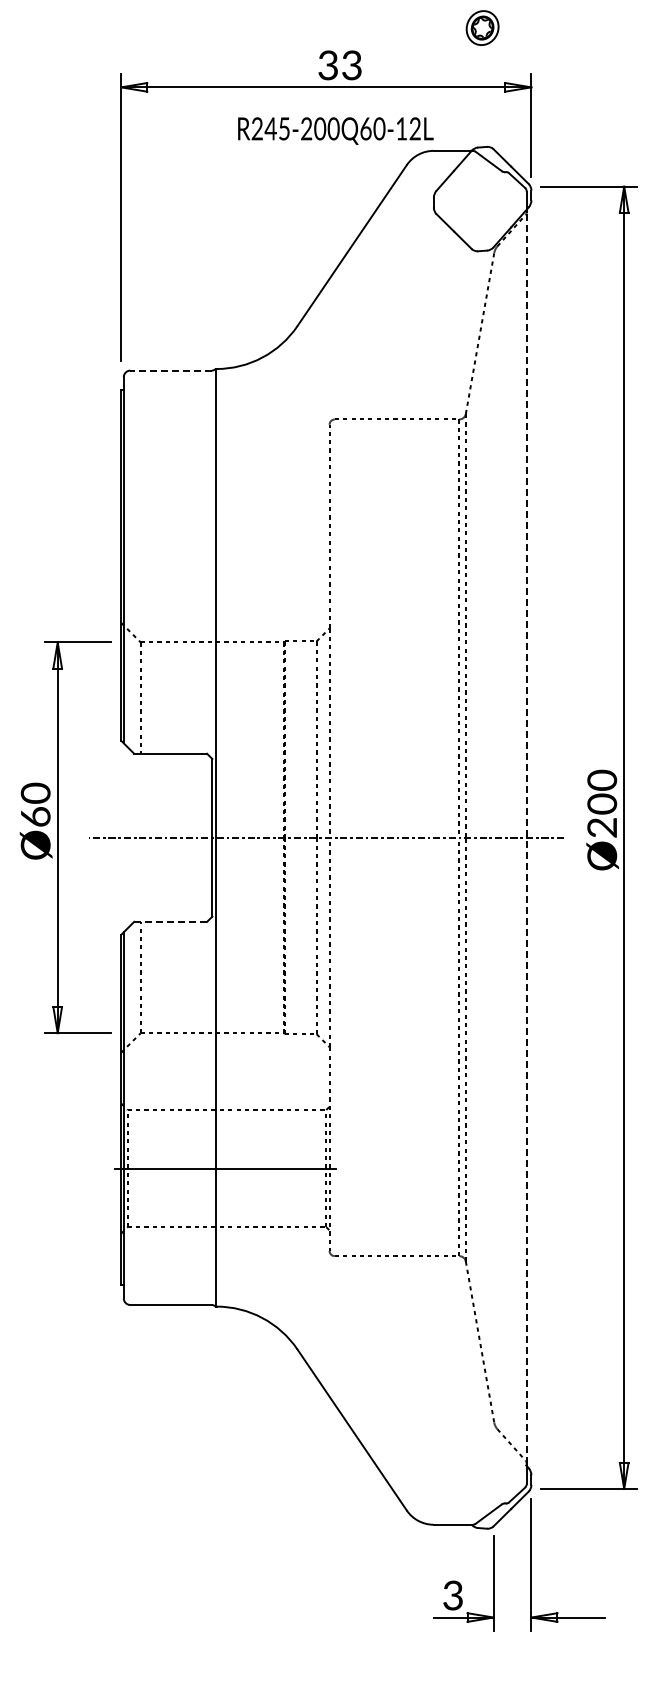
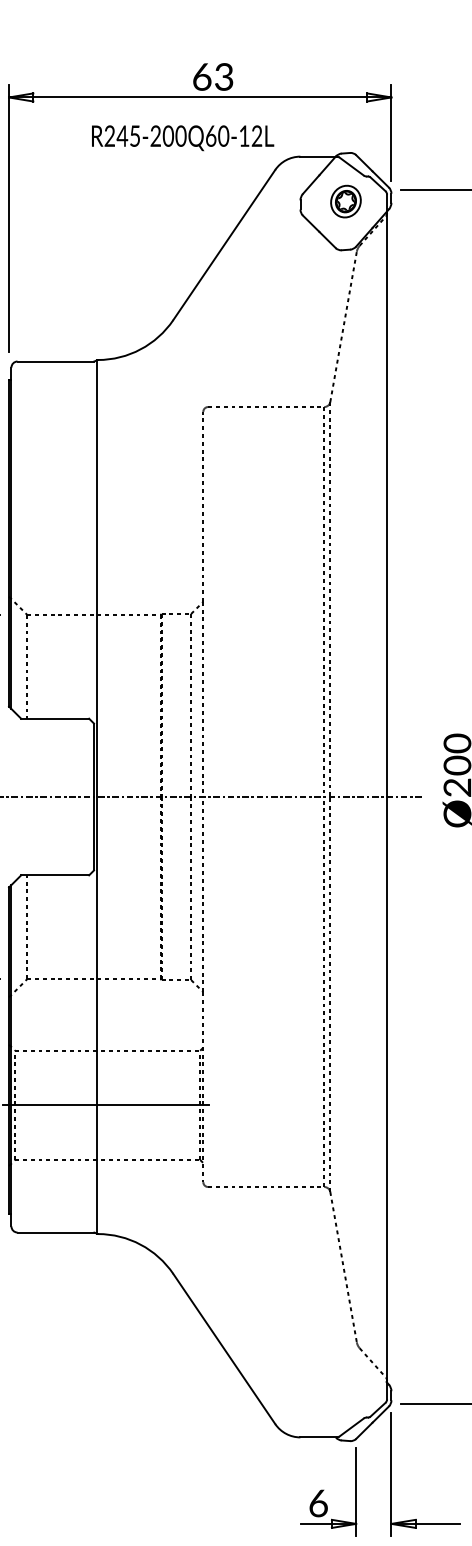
part: (482, 27) -> (345, 201), moved
text: (328, 64) -> (202, 76), 33 -> 63
text: (335, 130) -> (182, 137), moved
line: (171, 370) -> (55, 361), dashed -> solid
line: (526, 837) -> (386, 796), dashed -> solid
line: (171, 921) -> (55, 875), dashed -> solid
text: (453, 1595) -> (318, 1503), 3 -> 6

